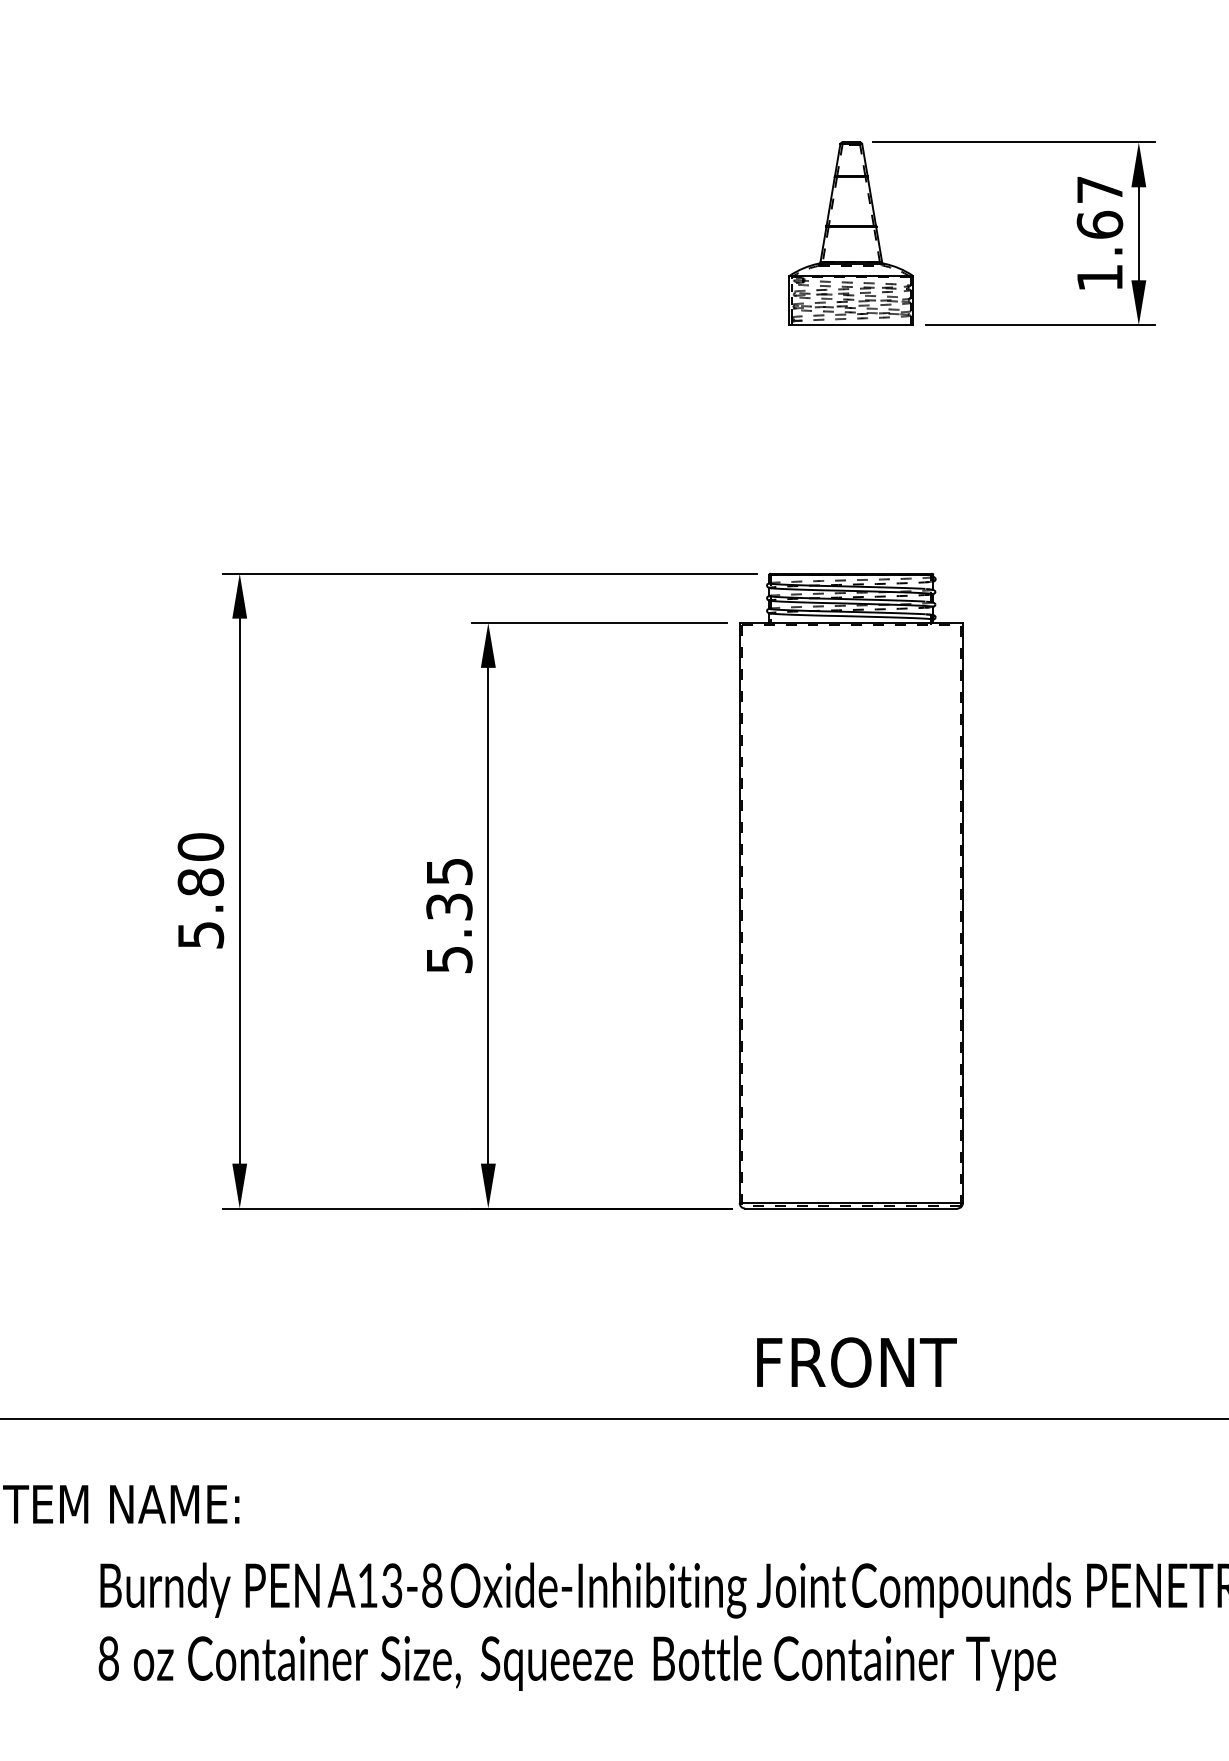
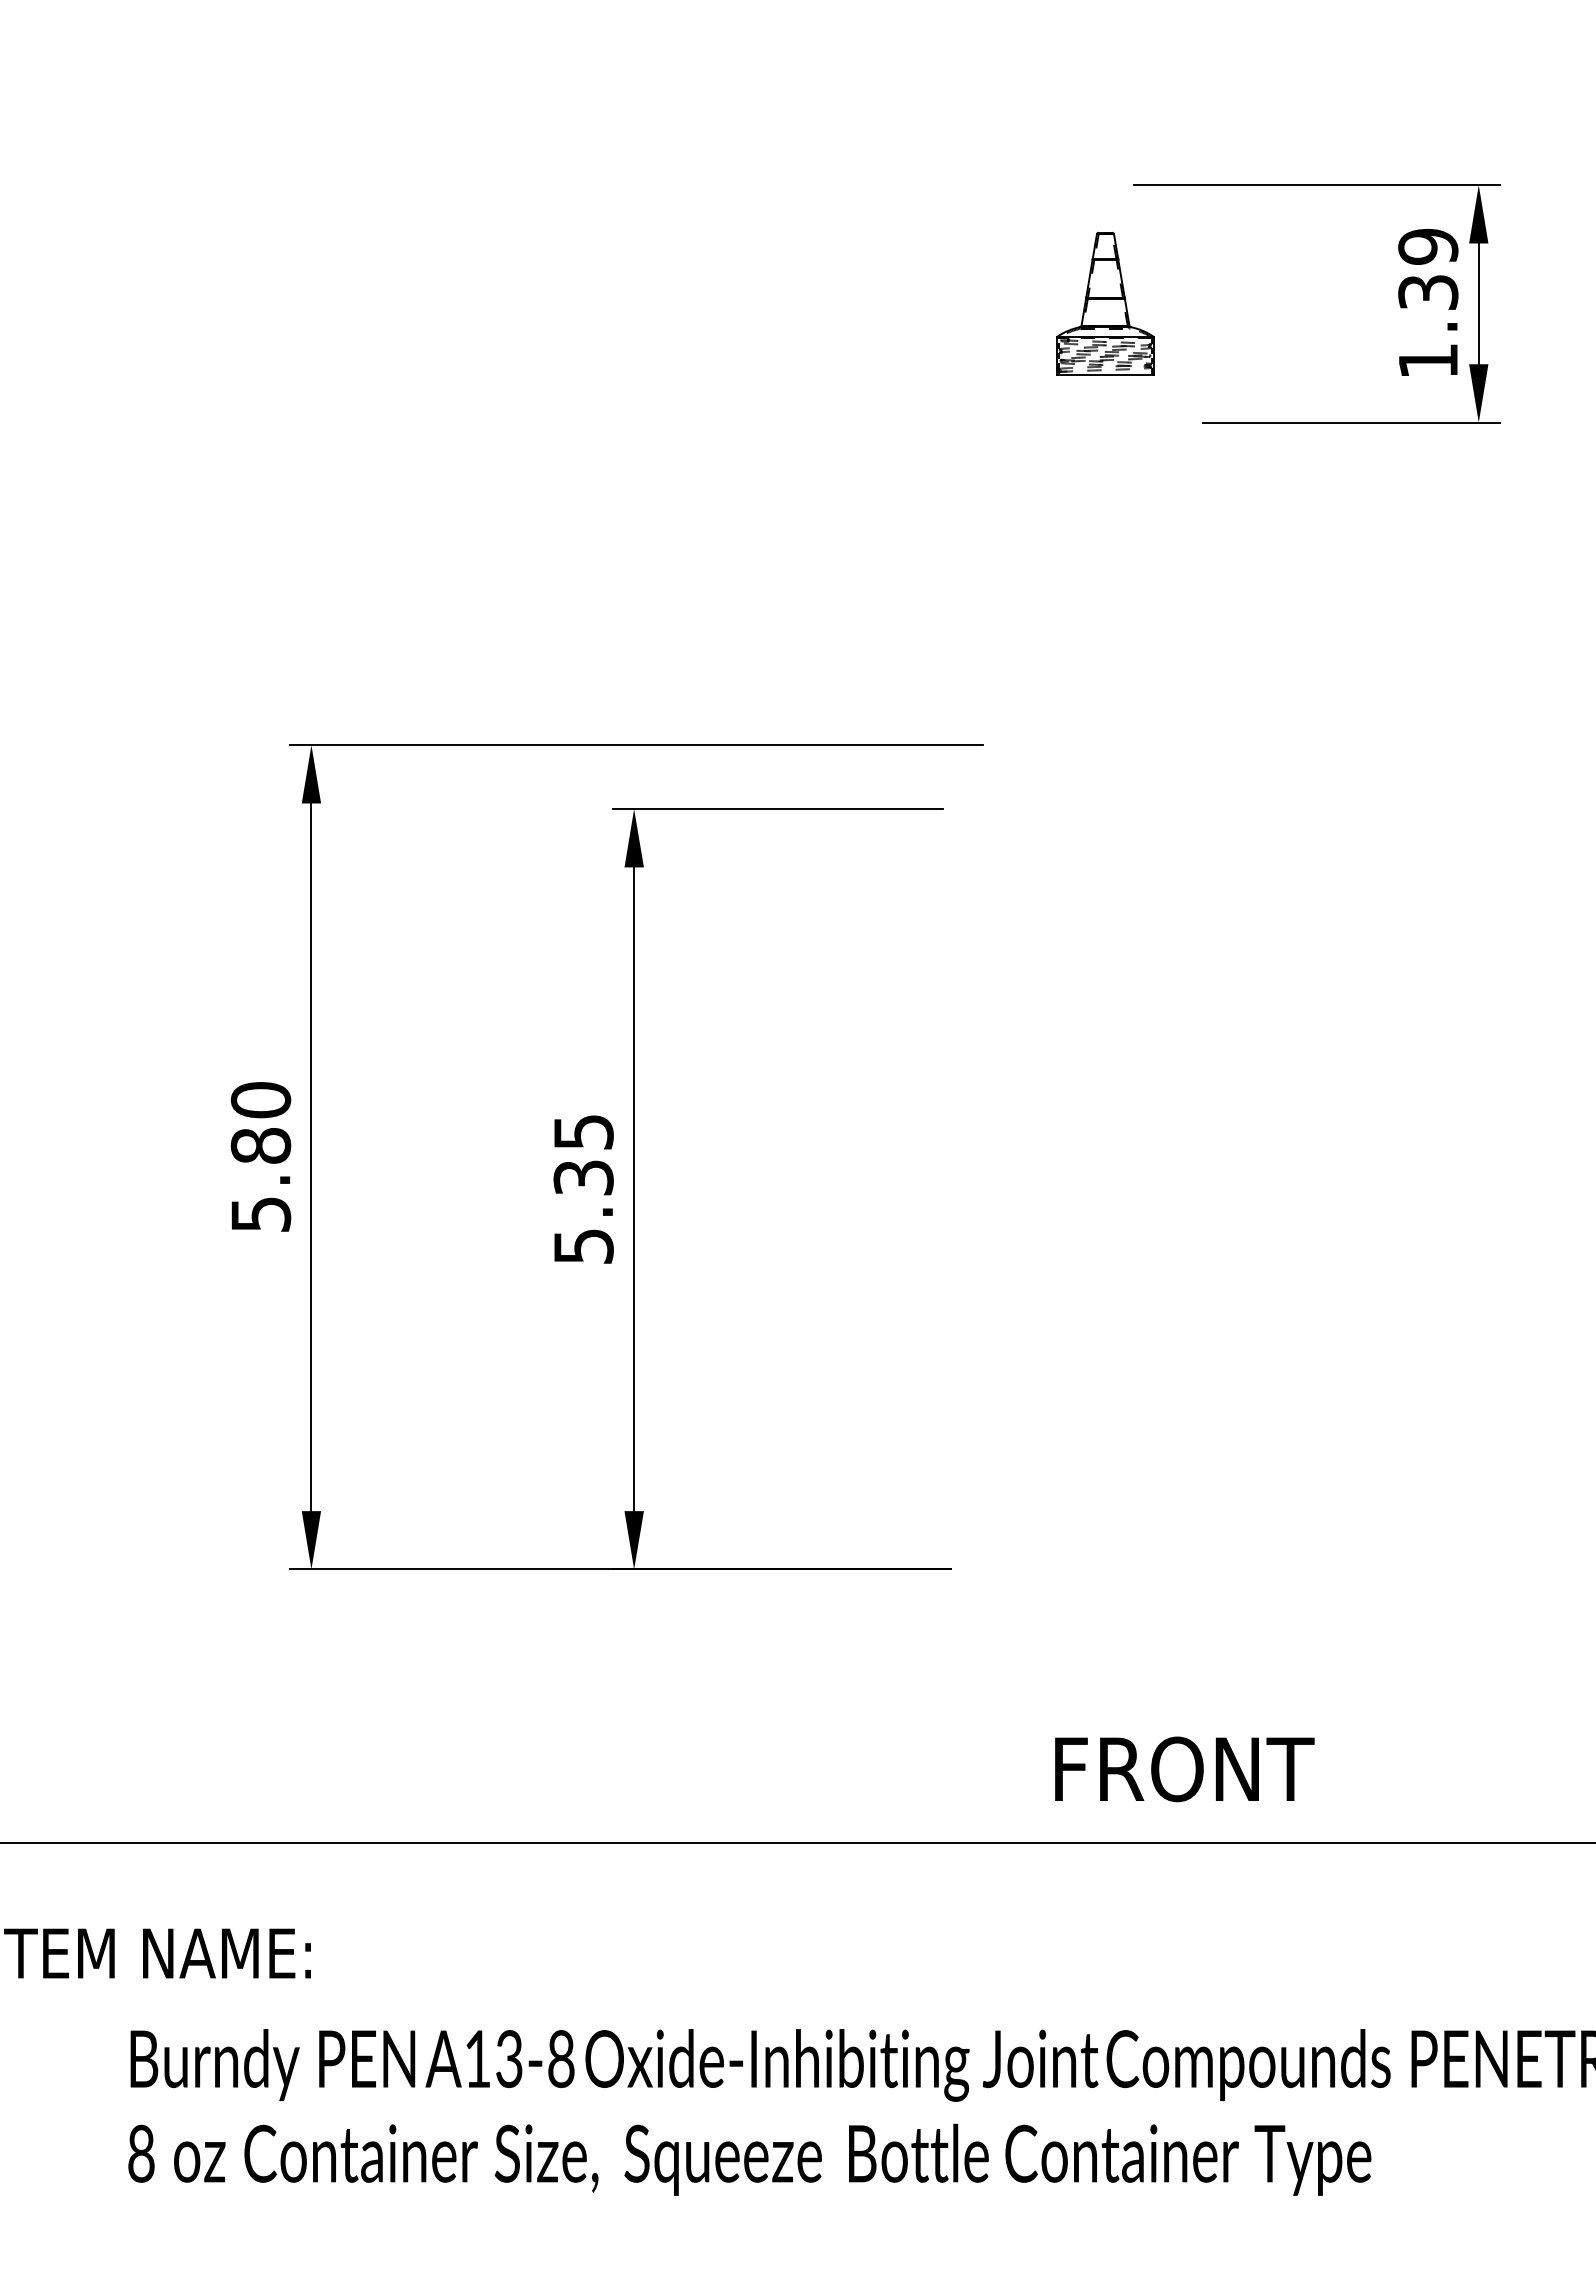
text: (1100, 207) -> (1428, 269), 1.67 -> 1.39
part: (851, 233) -> (1105, 303), size x0.6
part: (851, 891) -> (1105, 1157), removed
text: (856, 1362) -> (1184, 1769), moved

